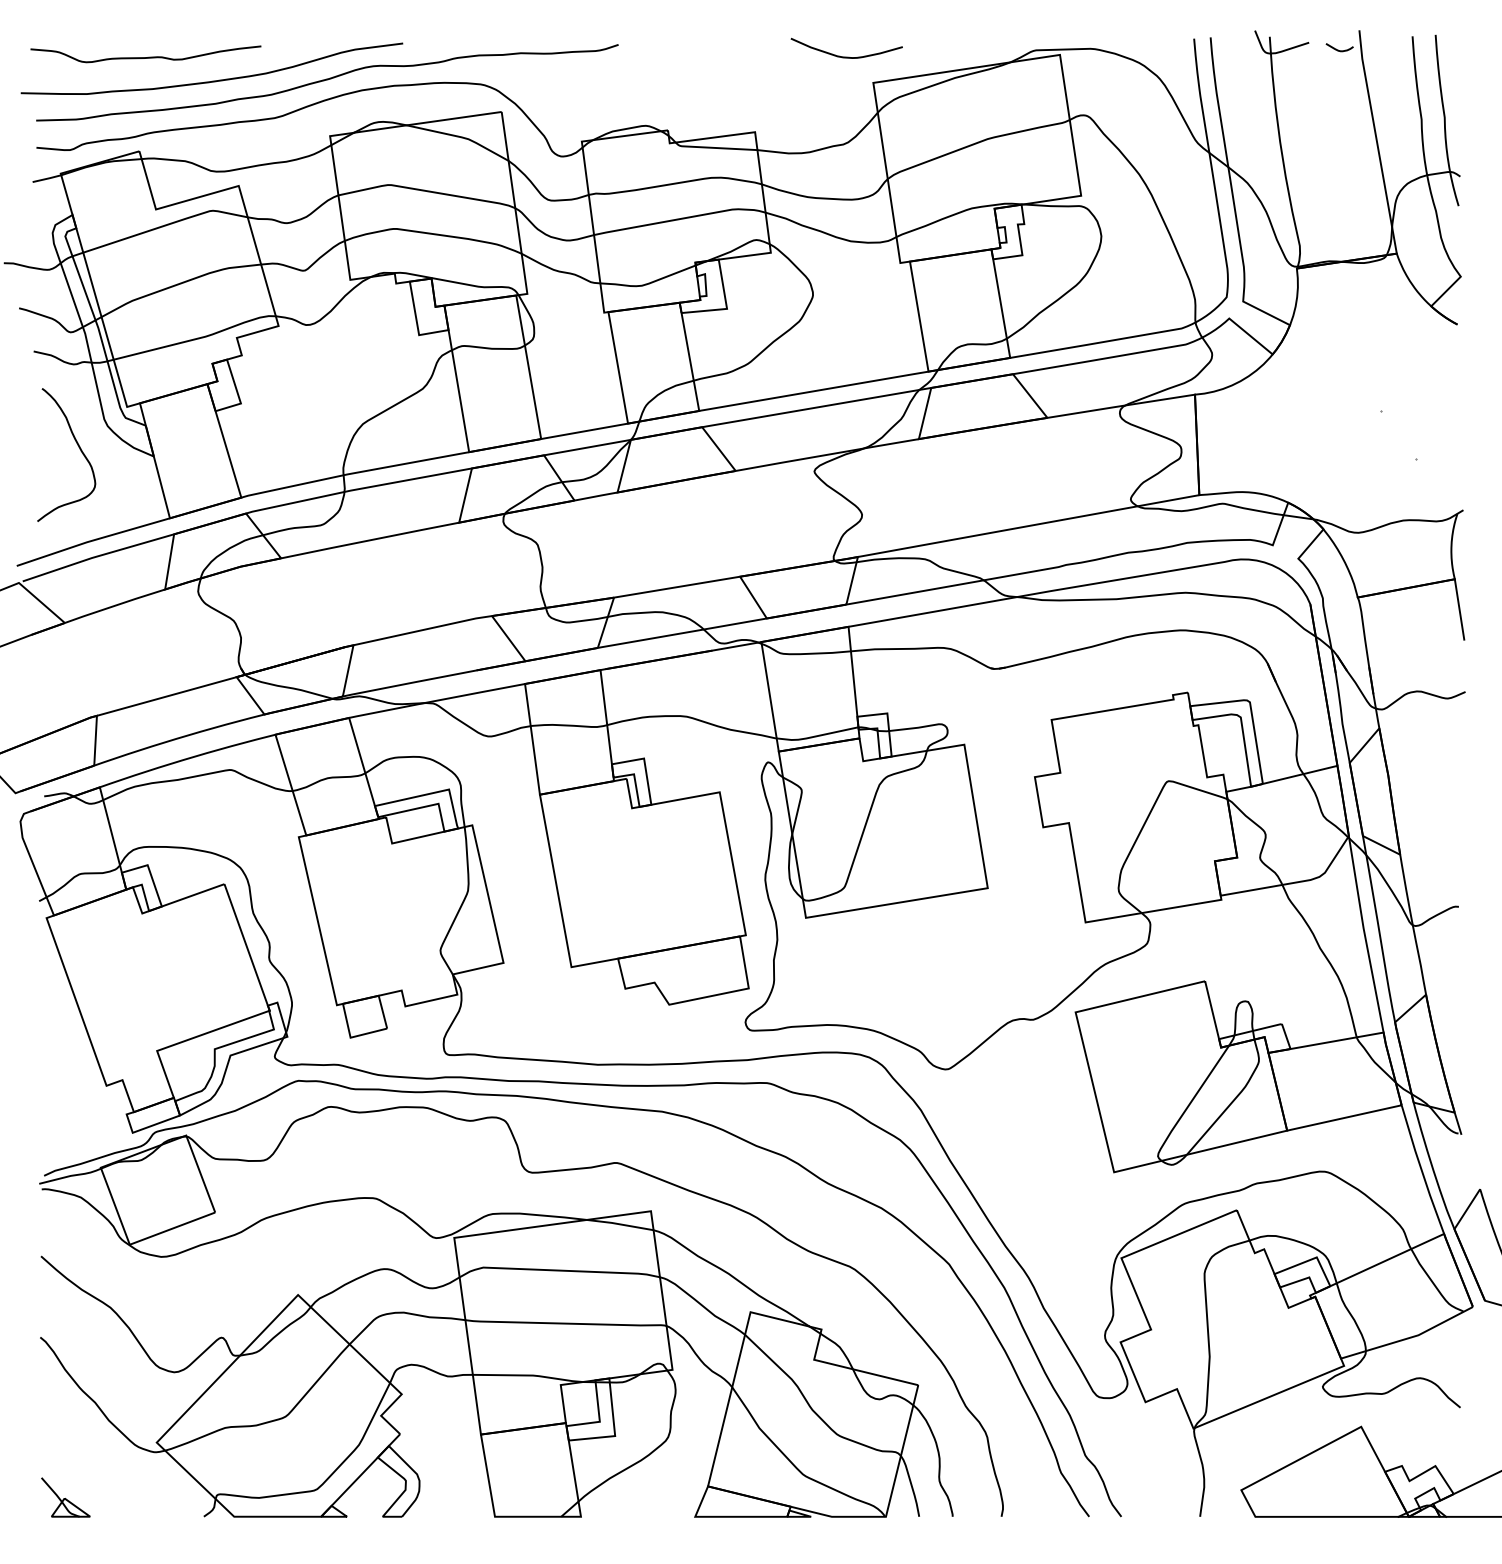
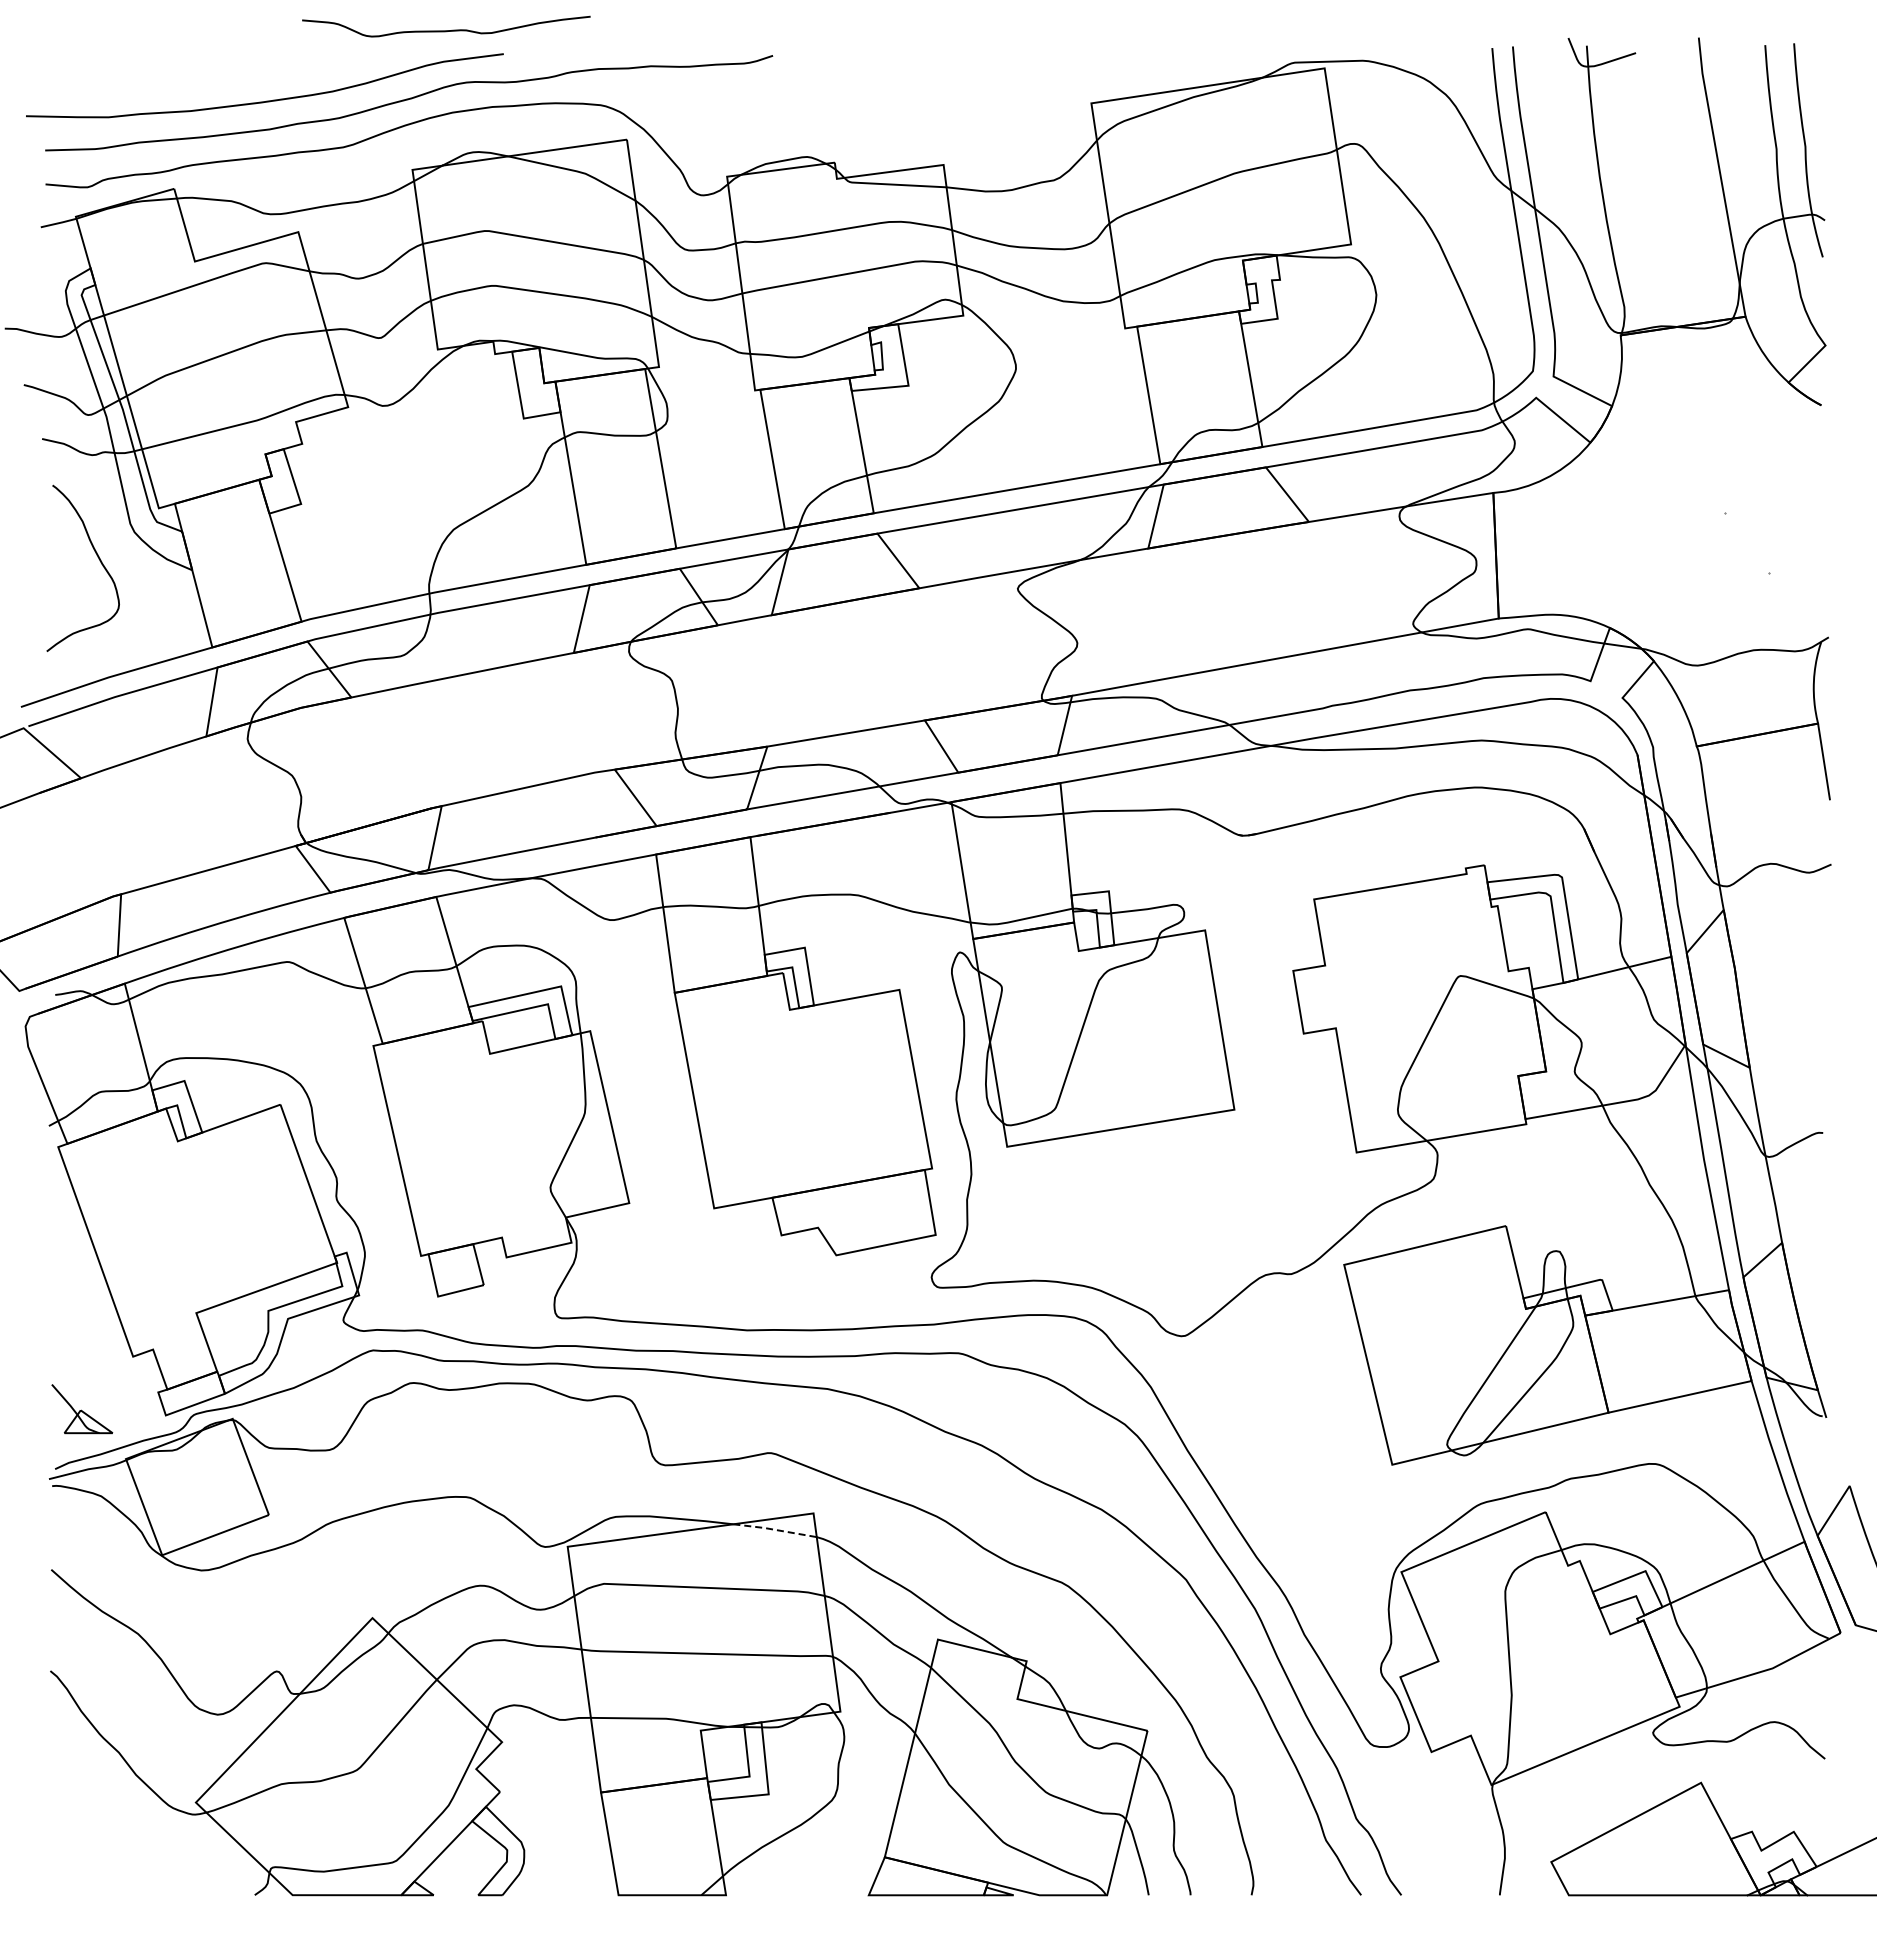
curve: (1339, 50) -> (1674, 62), removed
curve: (847, 56) -> (1058, 70), removed
curve: (146, 57) -> (446, 30), moved
line: (620, 1224) -> (775, 1529), solid -> dashed
part: (66, 1497) -> (82, 1409), moved

